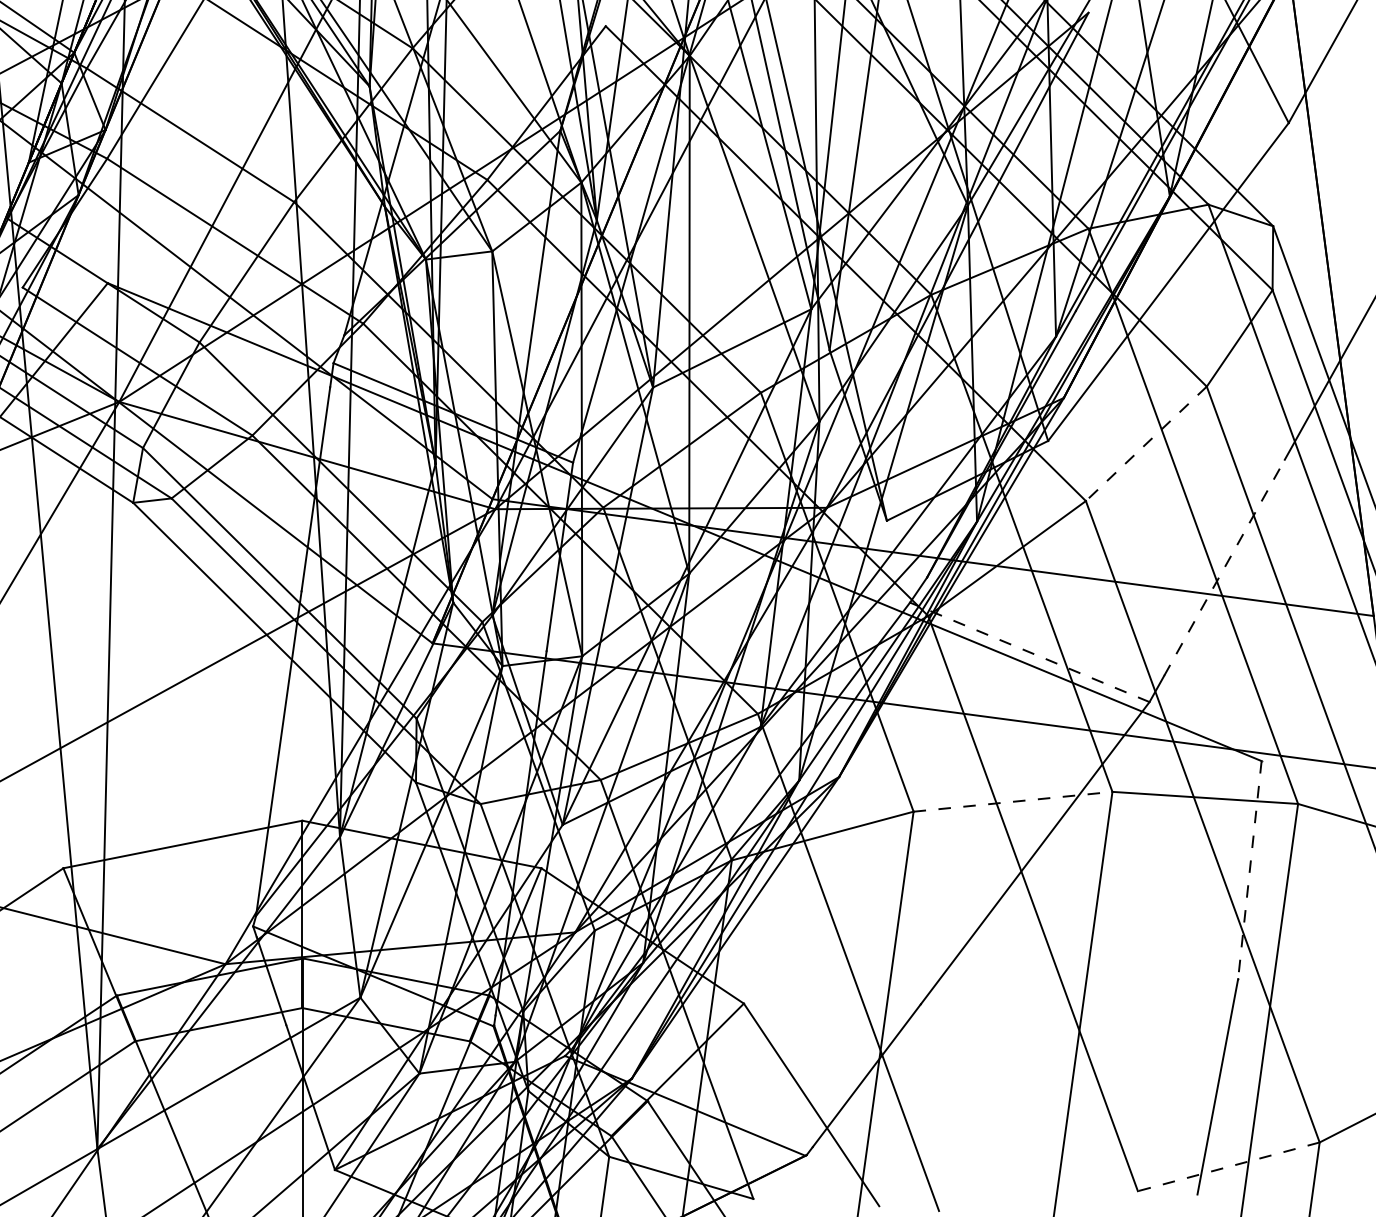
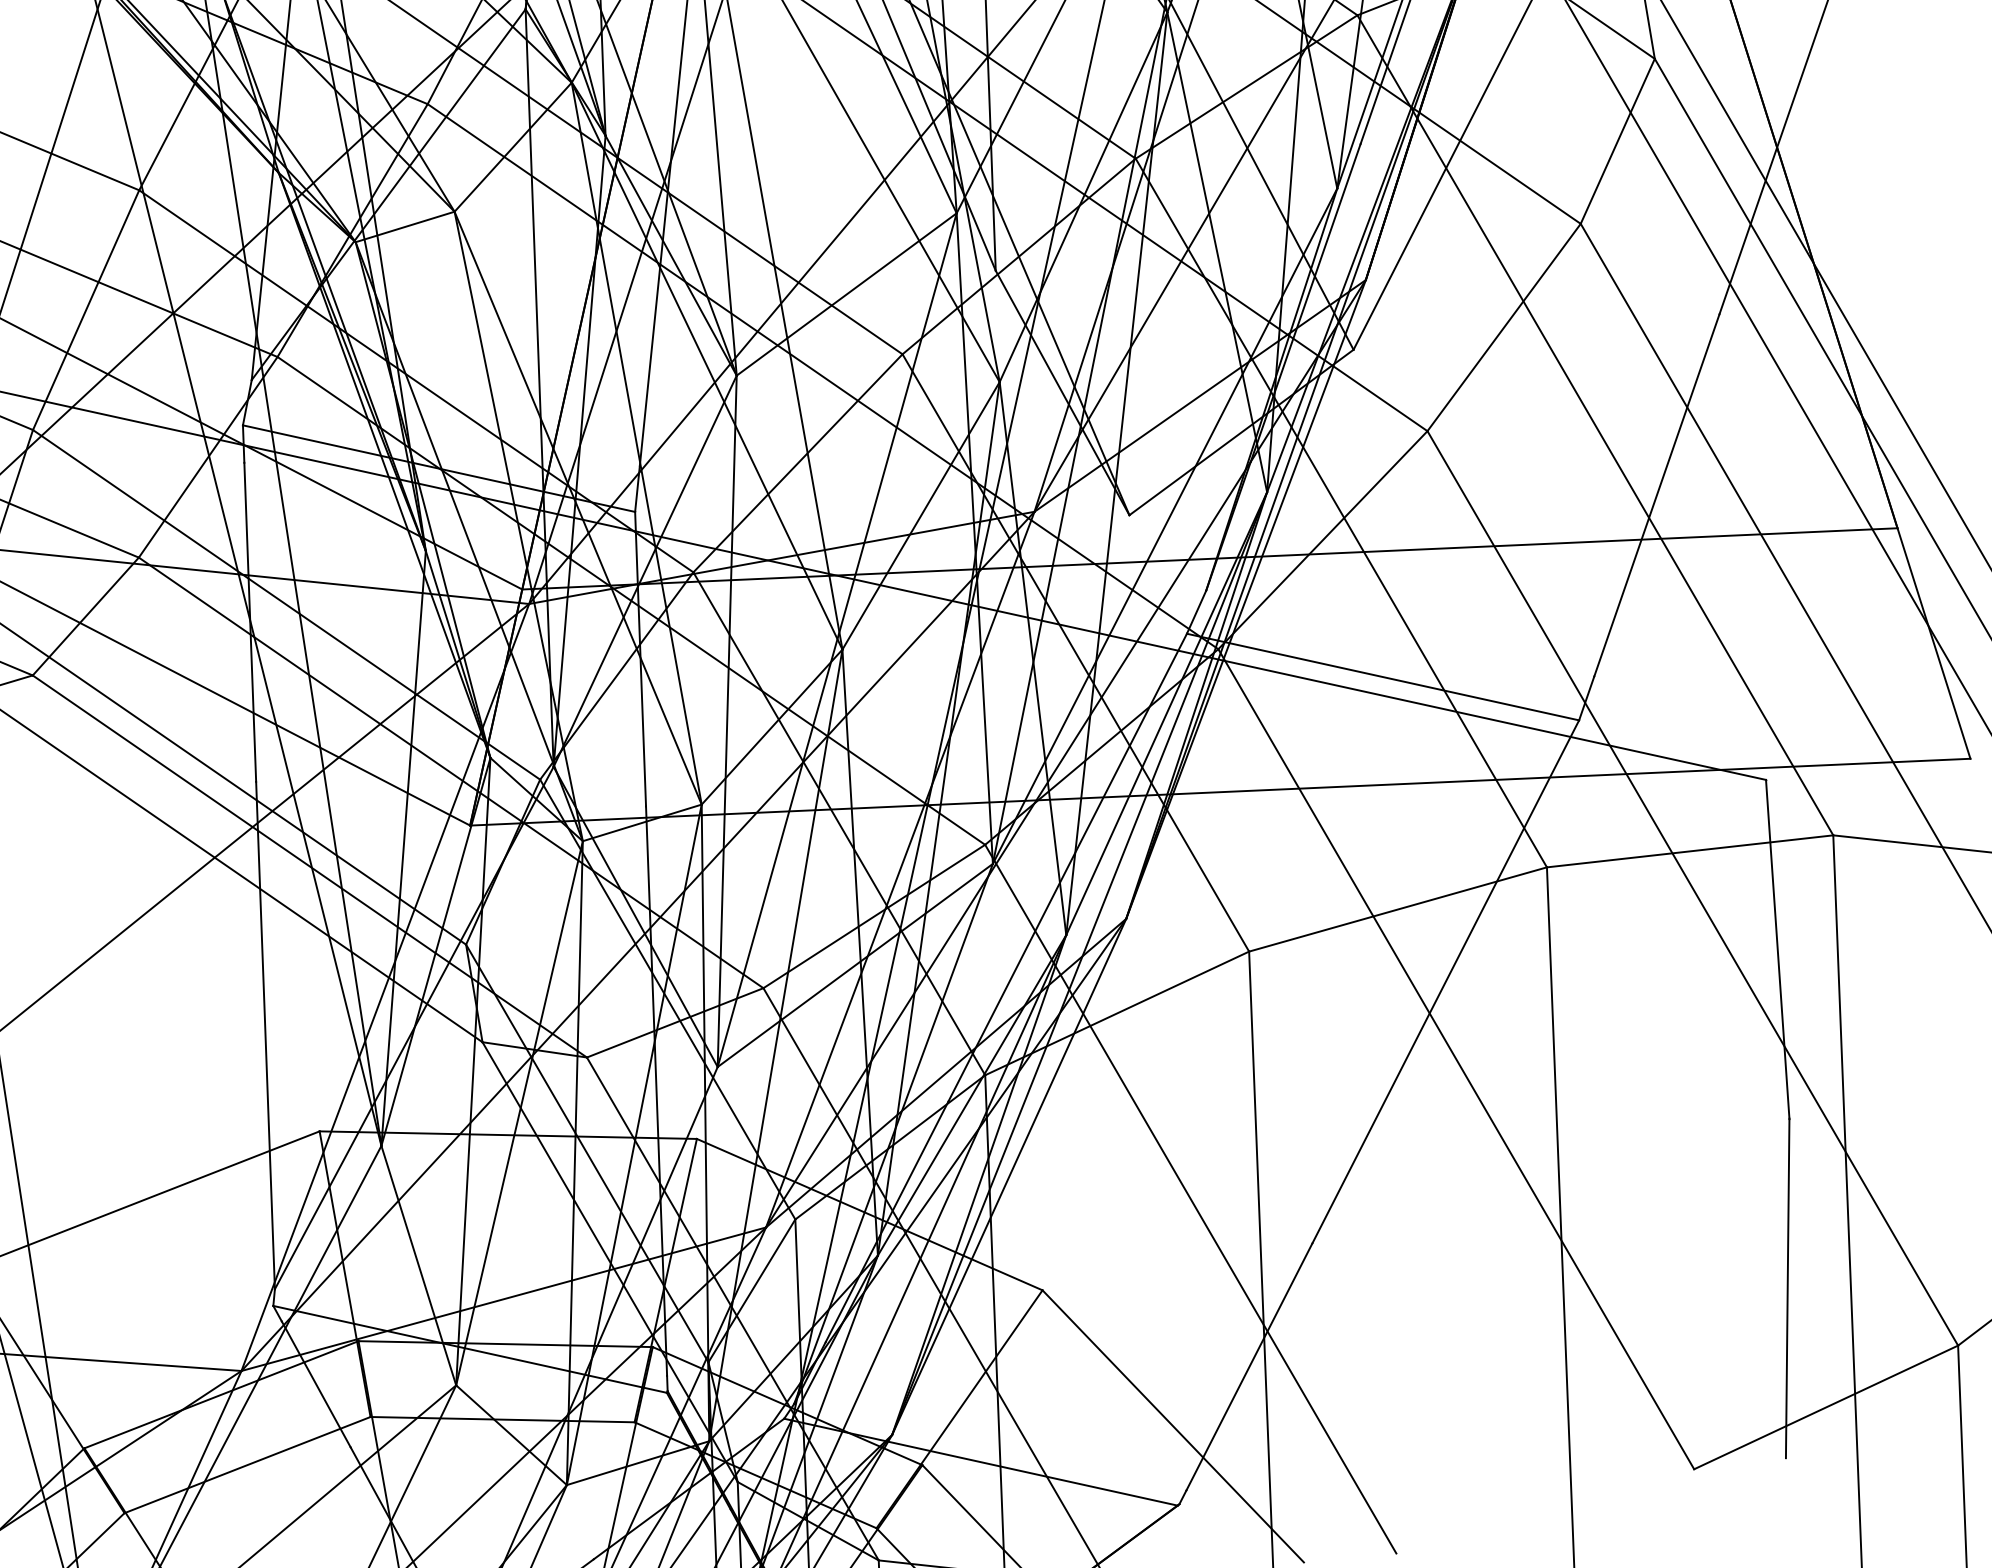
line: (1146, 444) -> (1504, 328), dashed -> solid
line: (1224, 567) -> (1656, 494), dashed -> solid
line: (1029, 652) -> (1382, 677), dashed -> solid
line: (1013, 801) -> (1398, 908), dashed -> solid
line: (1249, 870) -> (1777, 950), dashed -> solid
line: (1228, 1166) -> (1825, 1407), dashed -> solid

